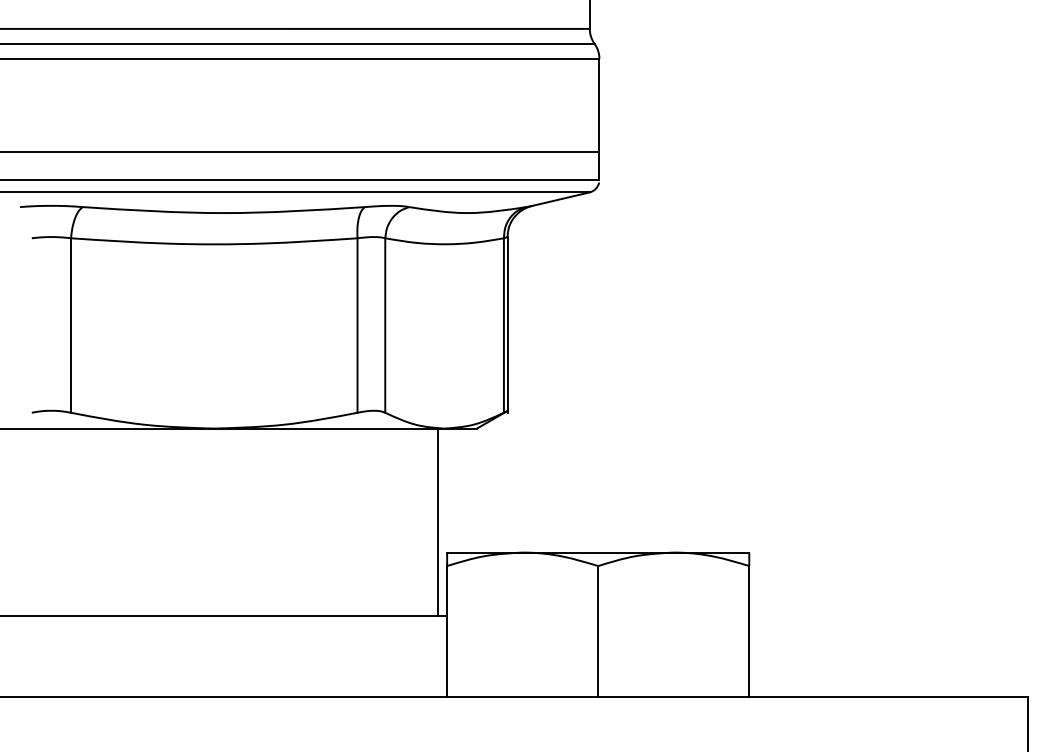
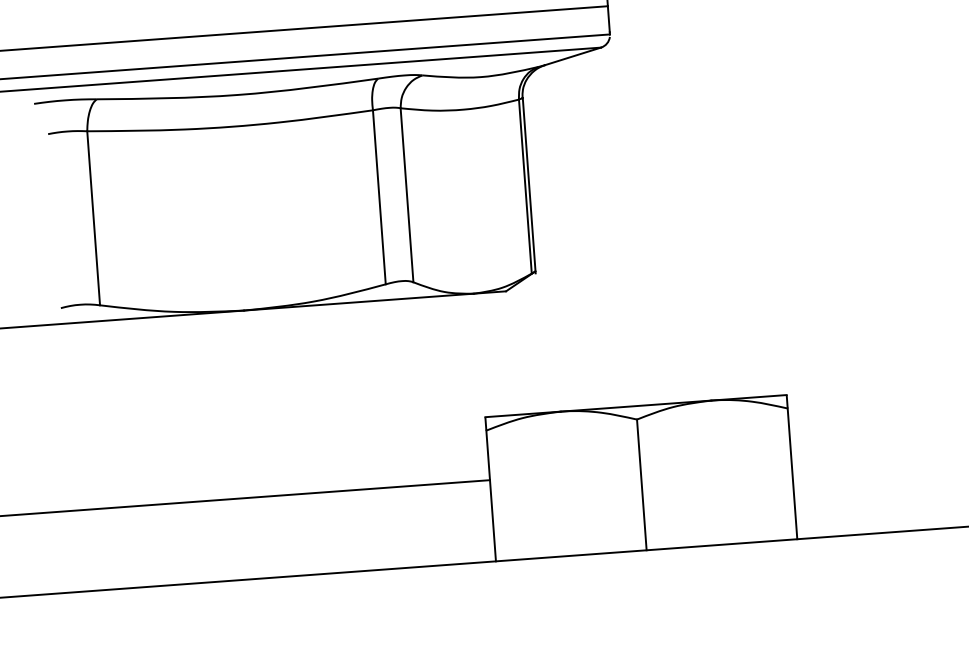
line: (437, 521) -> (473, 386), removed

